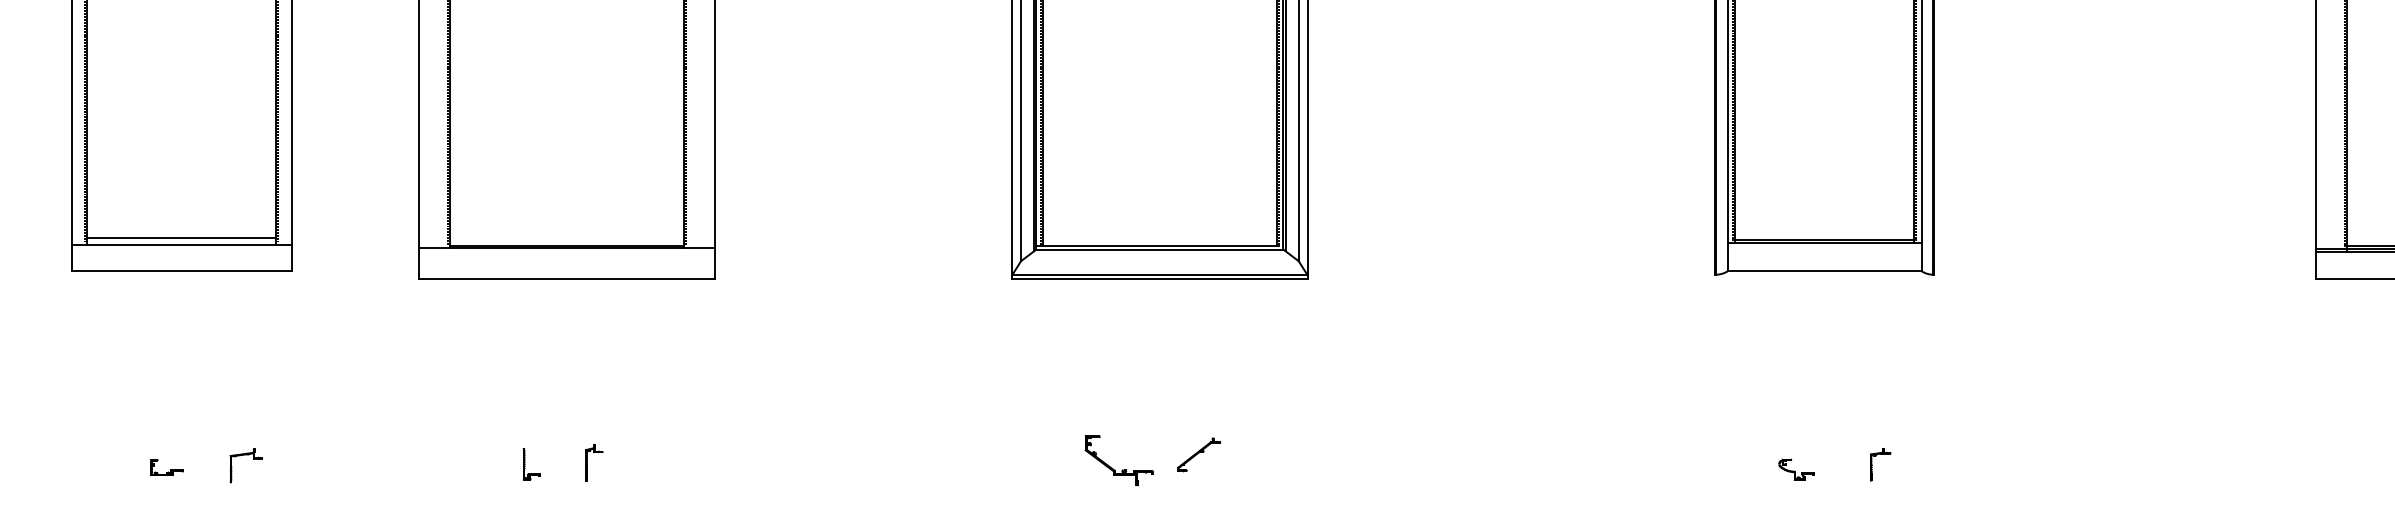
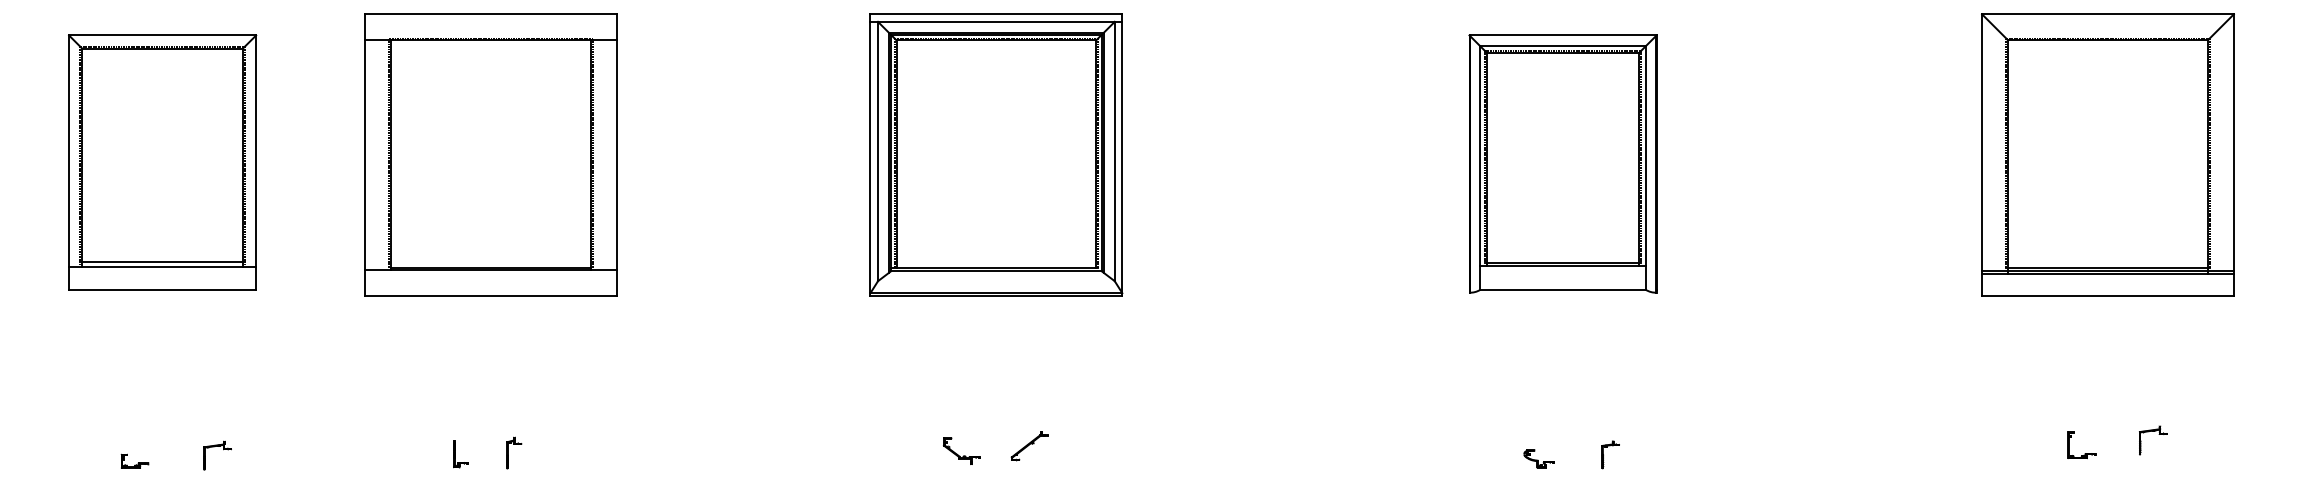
part: (1118, 459) -> (961, 450), size x0.62
part: (166, 466) -> (134, 460), moved

